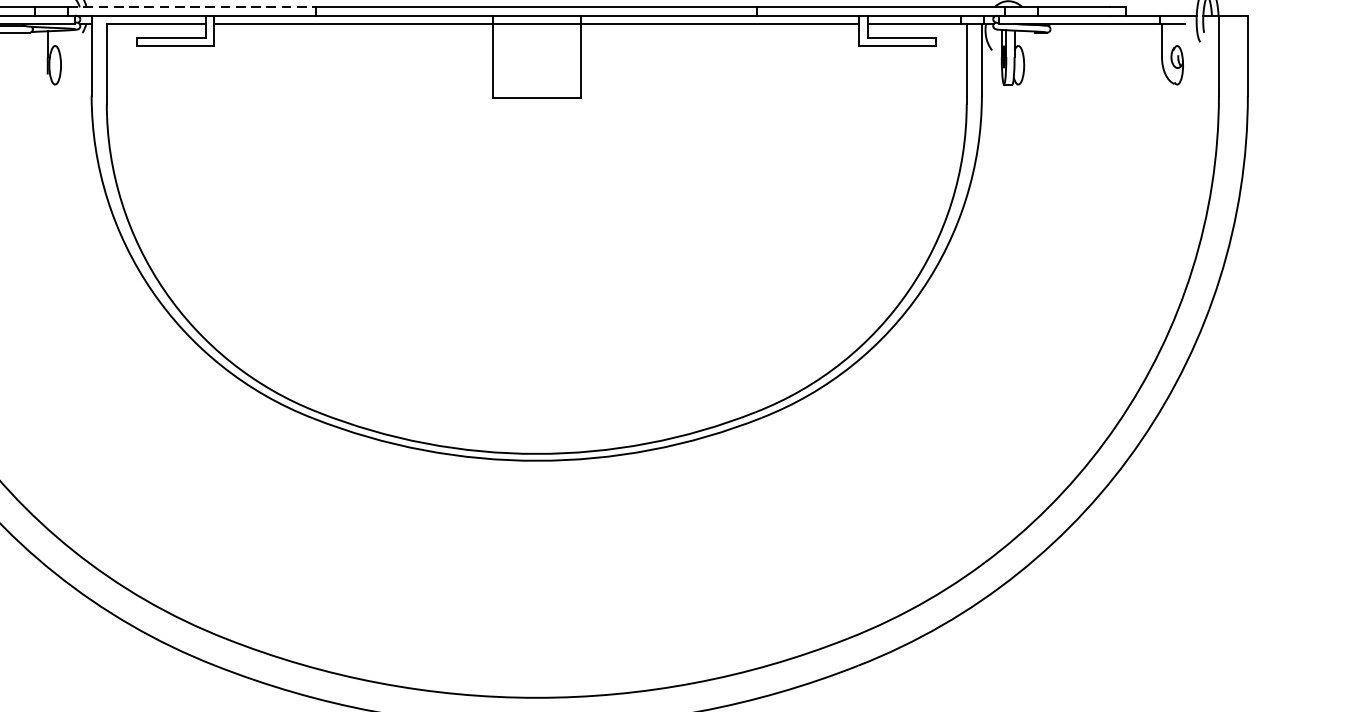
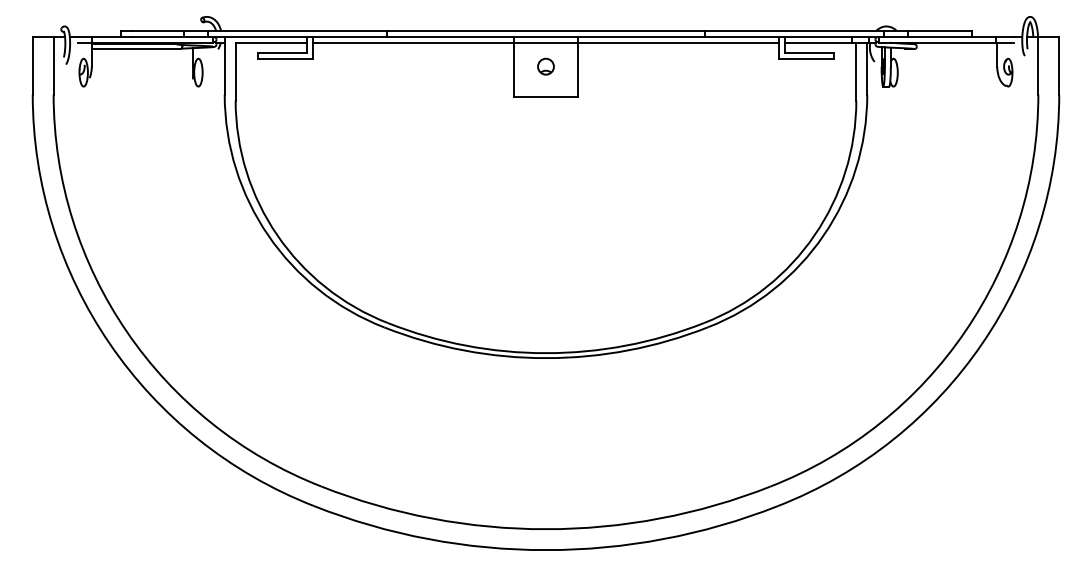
line: (192, 6) -> (297, 30), dashed -> solid
part: (536, 56) -> (545, 66), added

